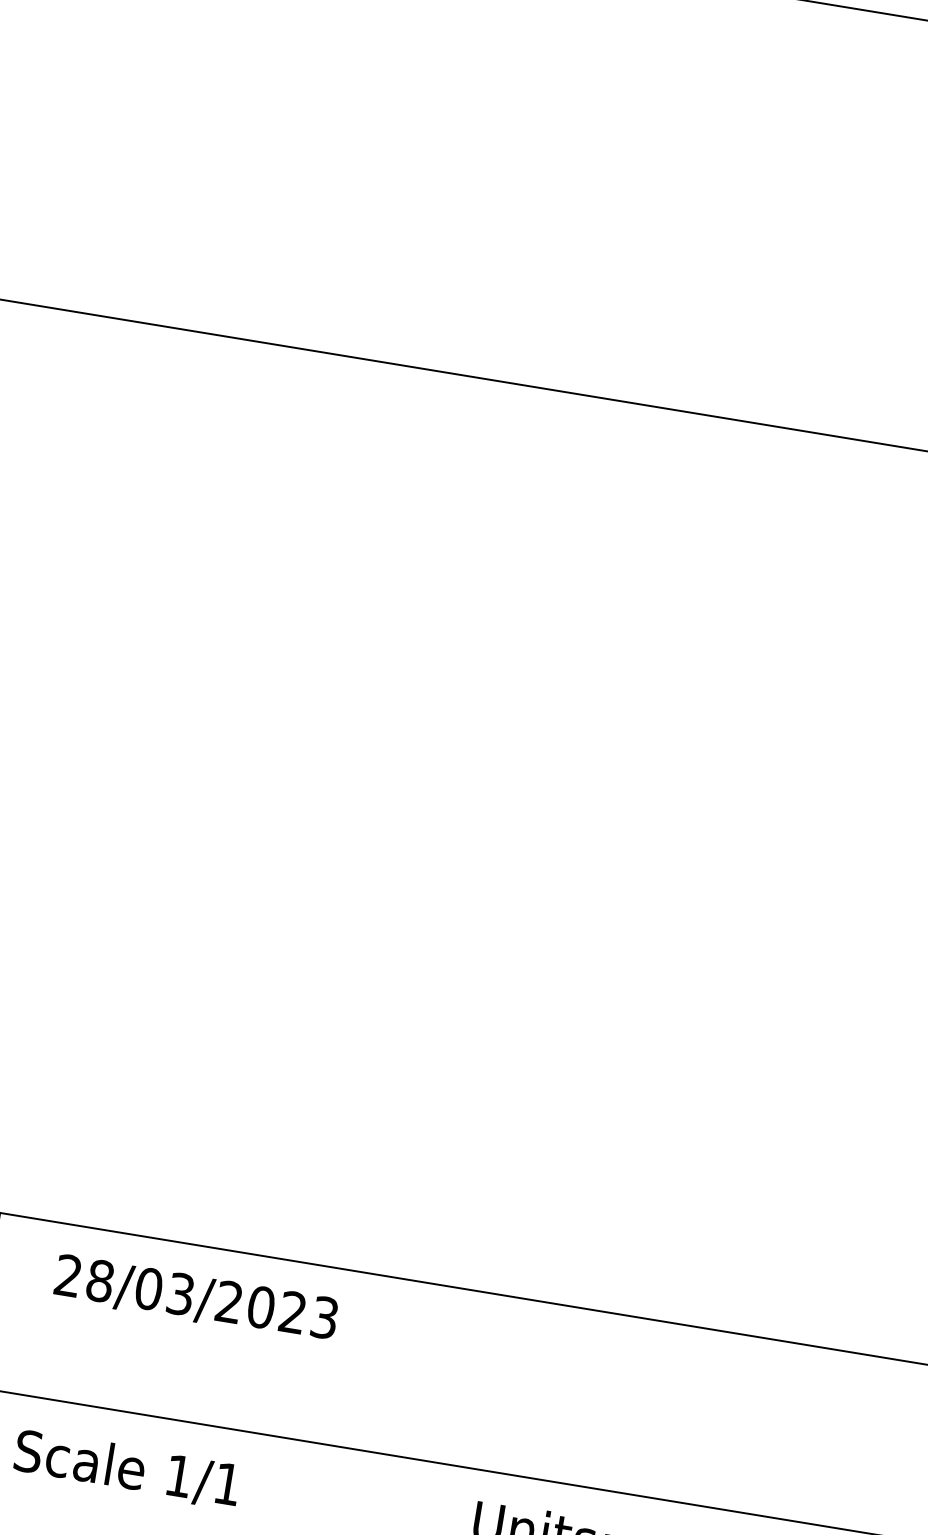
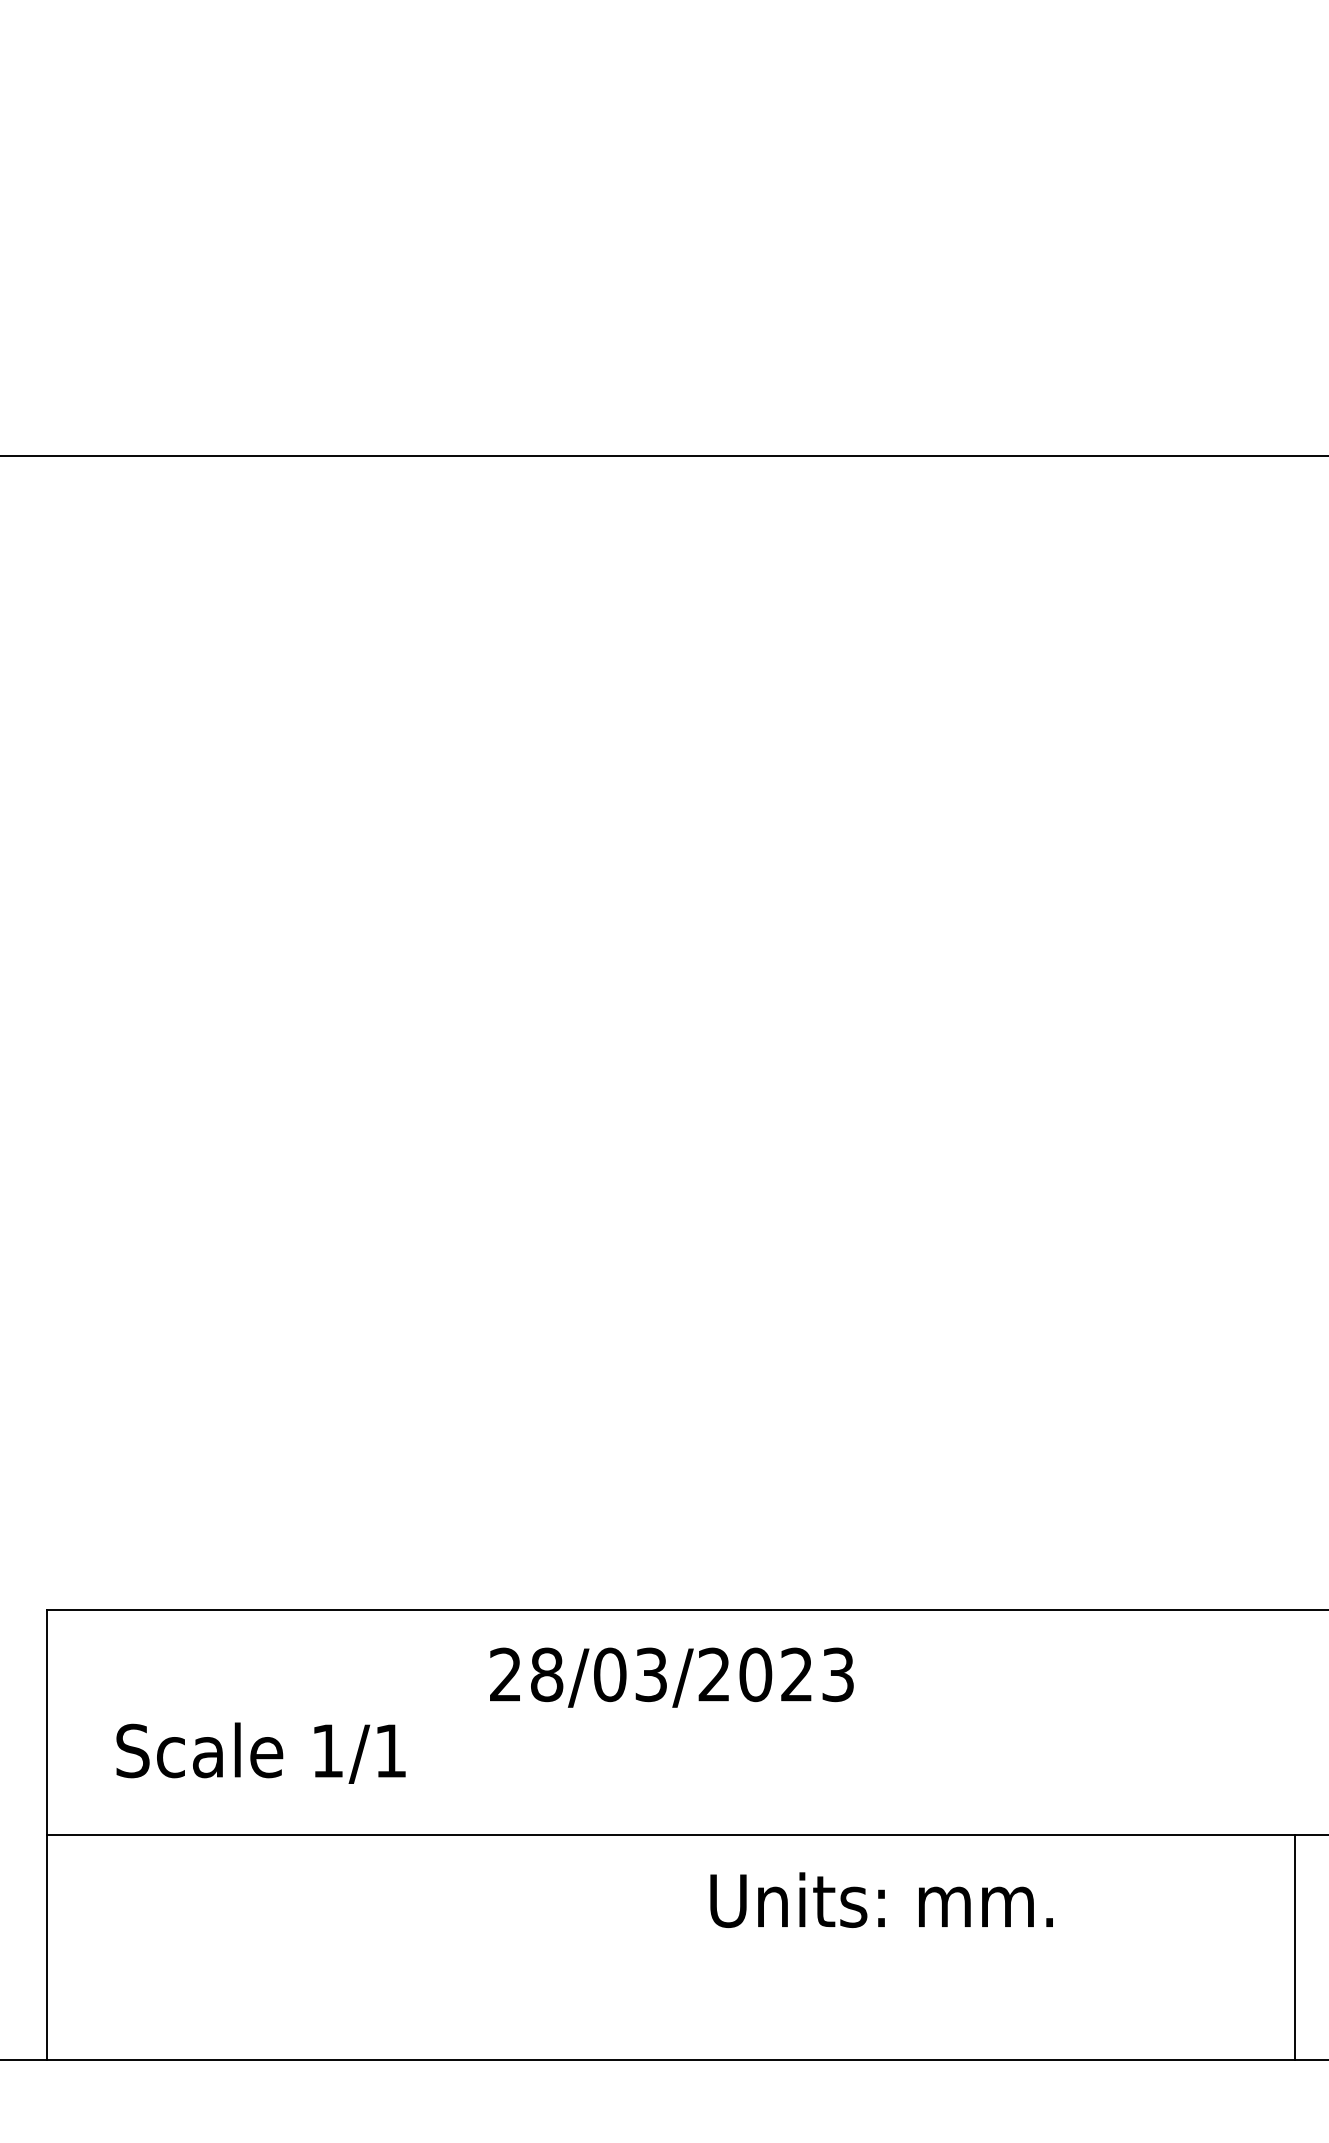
text: (195, 1298) -> (671, 1677), moved
text: (126, 1468) -> (260, 1752), moved

